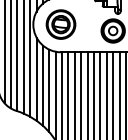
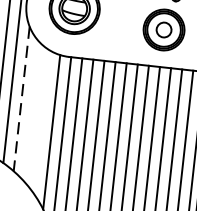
line: (36, 79) -> (21, 99), solid -> dashed
line: (42, 85) -> (30, 111), removed
line: (49, 90) -> (42, 121), removed

